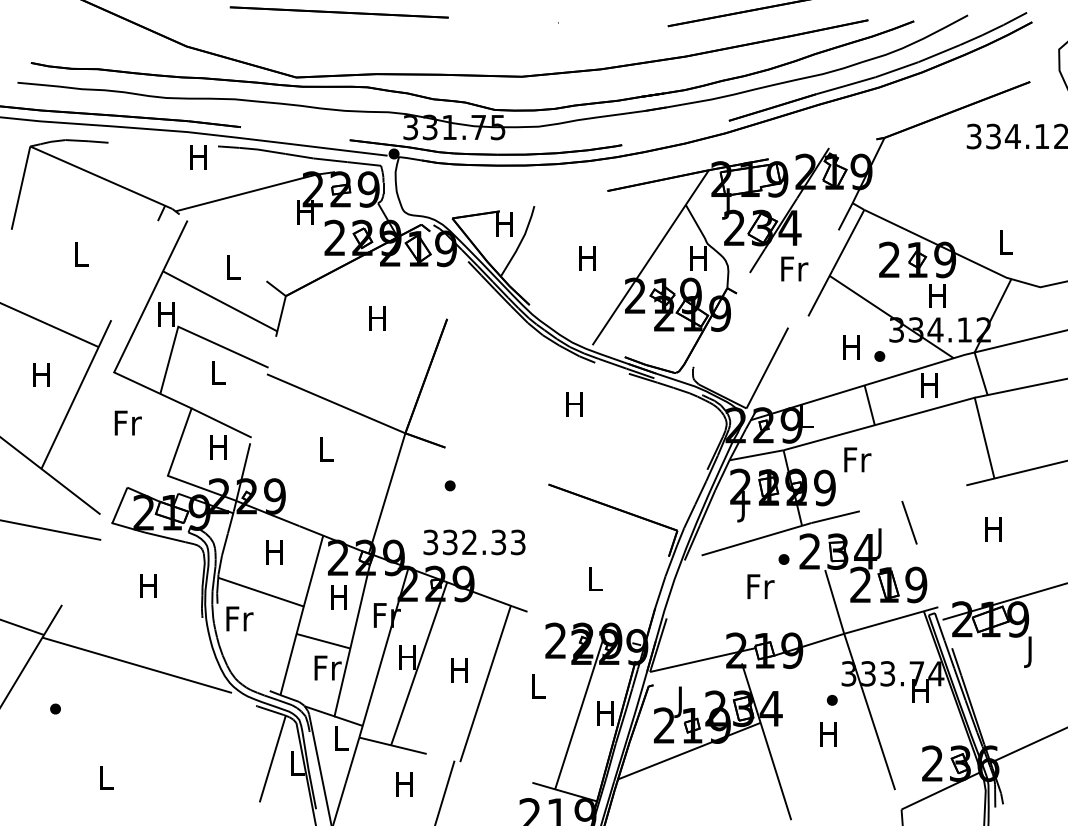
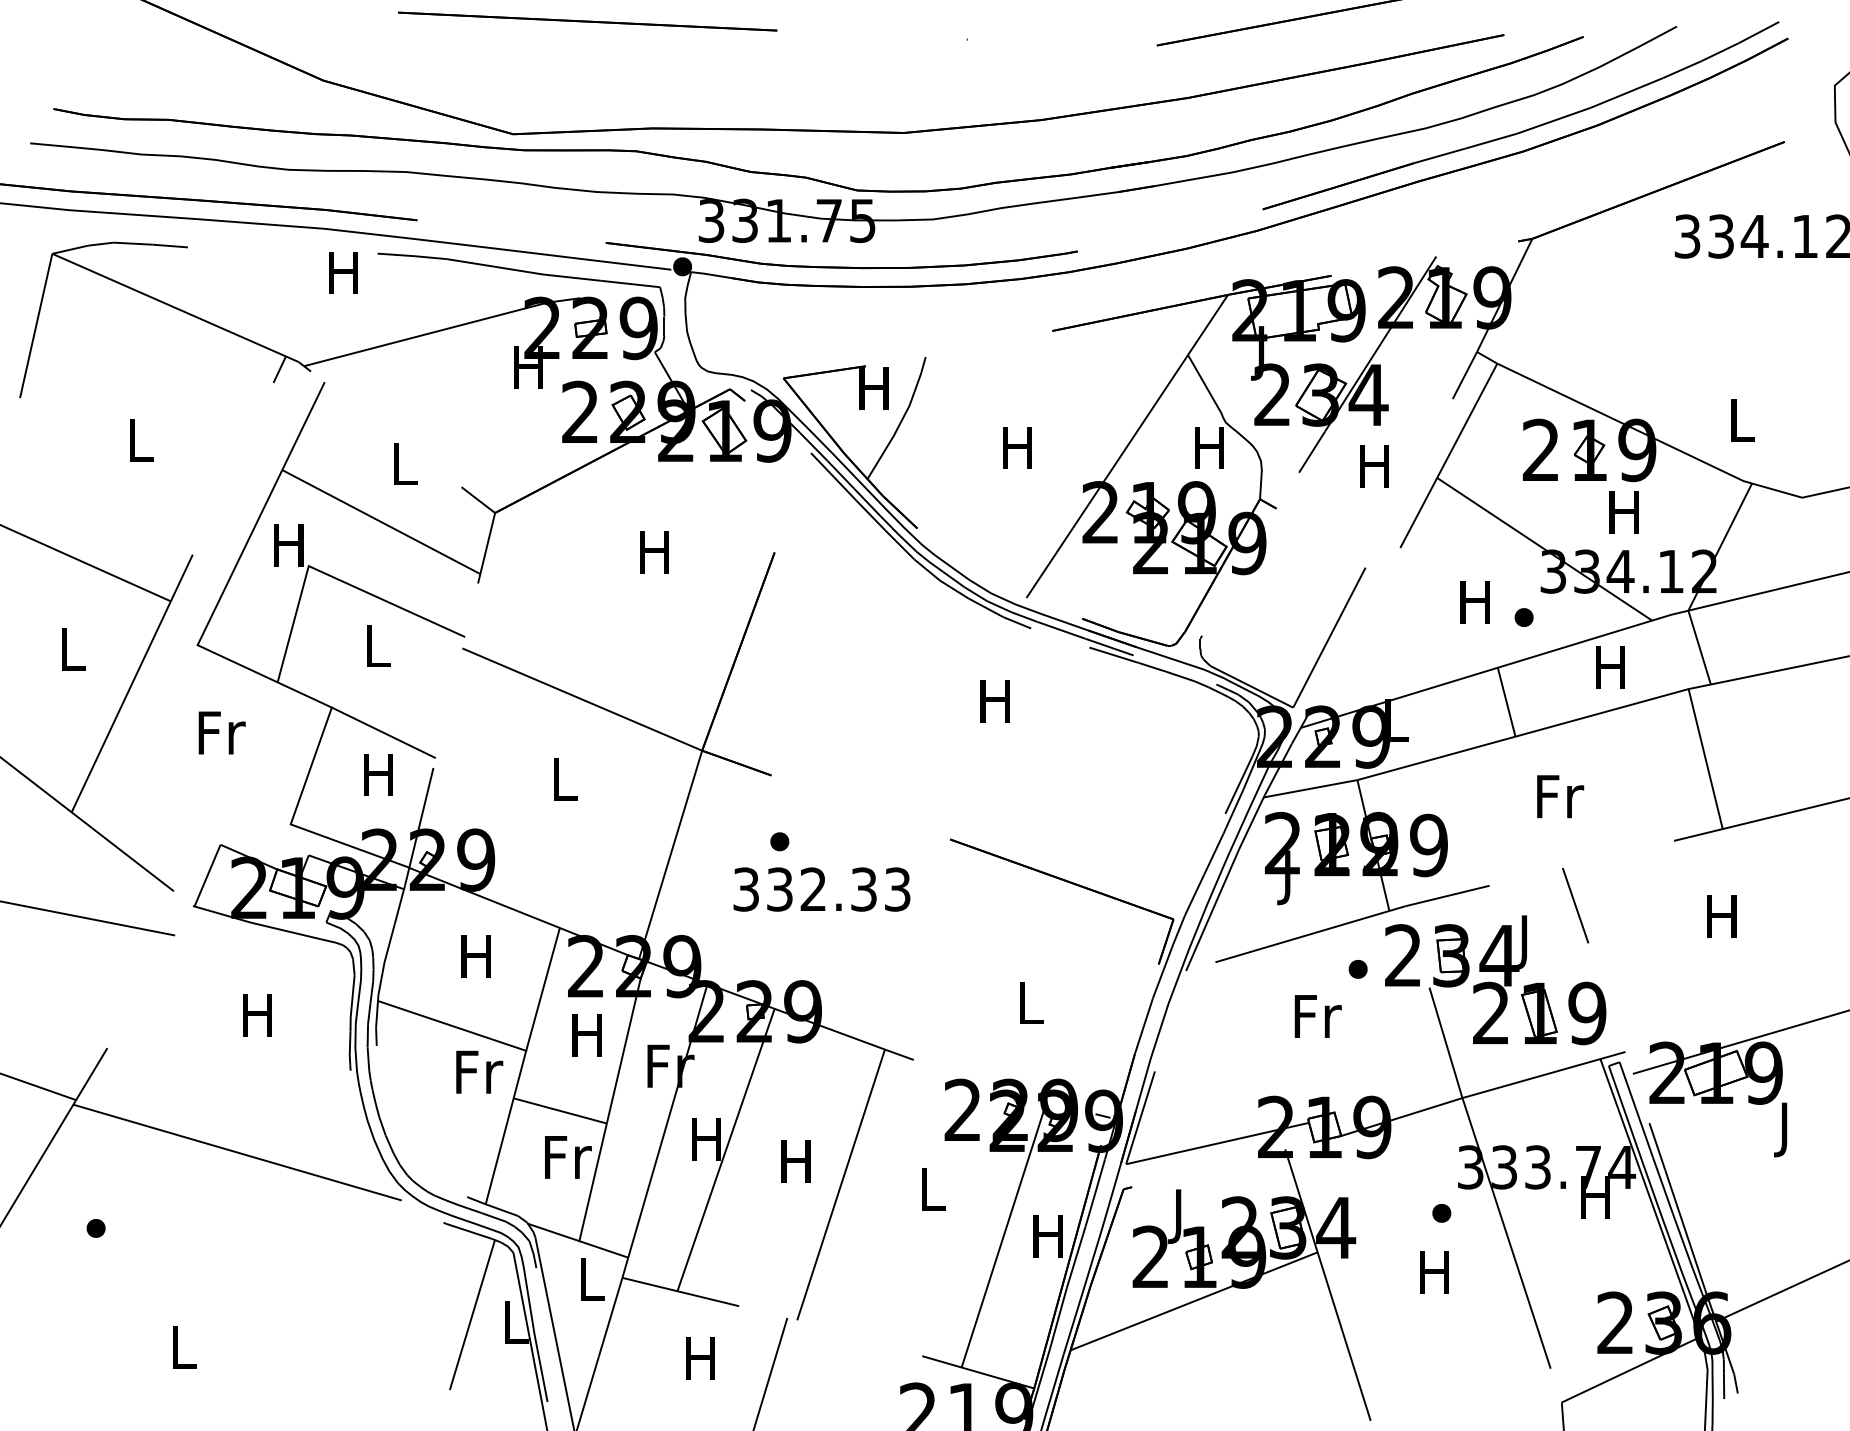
text: (794, 268) -> (1376, 465), Fr -> H
text: (41, 374) -> (71, 648), H -> L
text: (857, 459) -> (1559, 796), moved
text: (474, 542) -> (821, 889), moved
text: (239, 618) -> (478, 1071), moved

